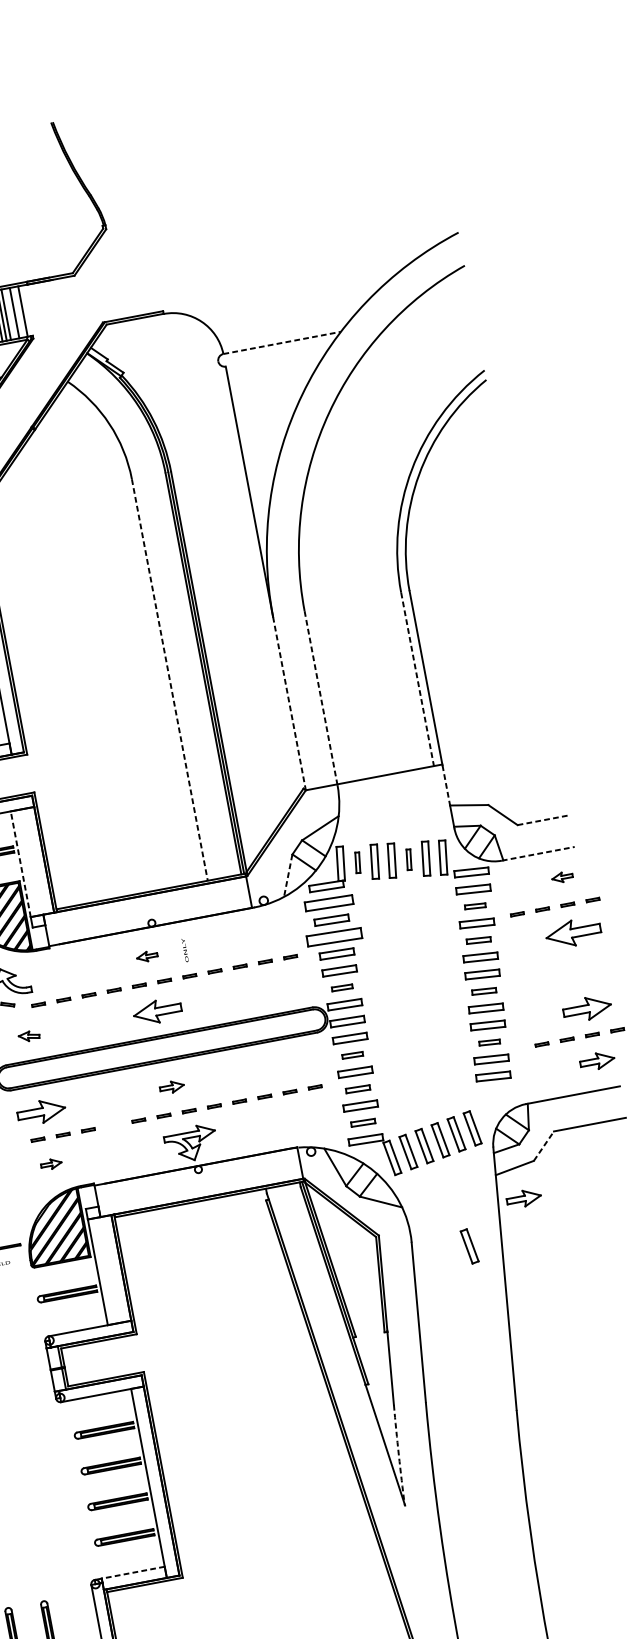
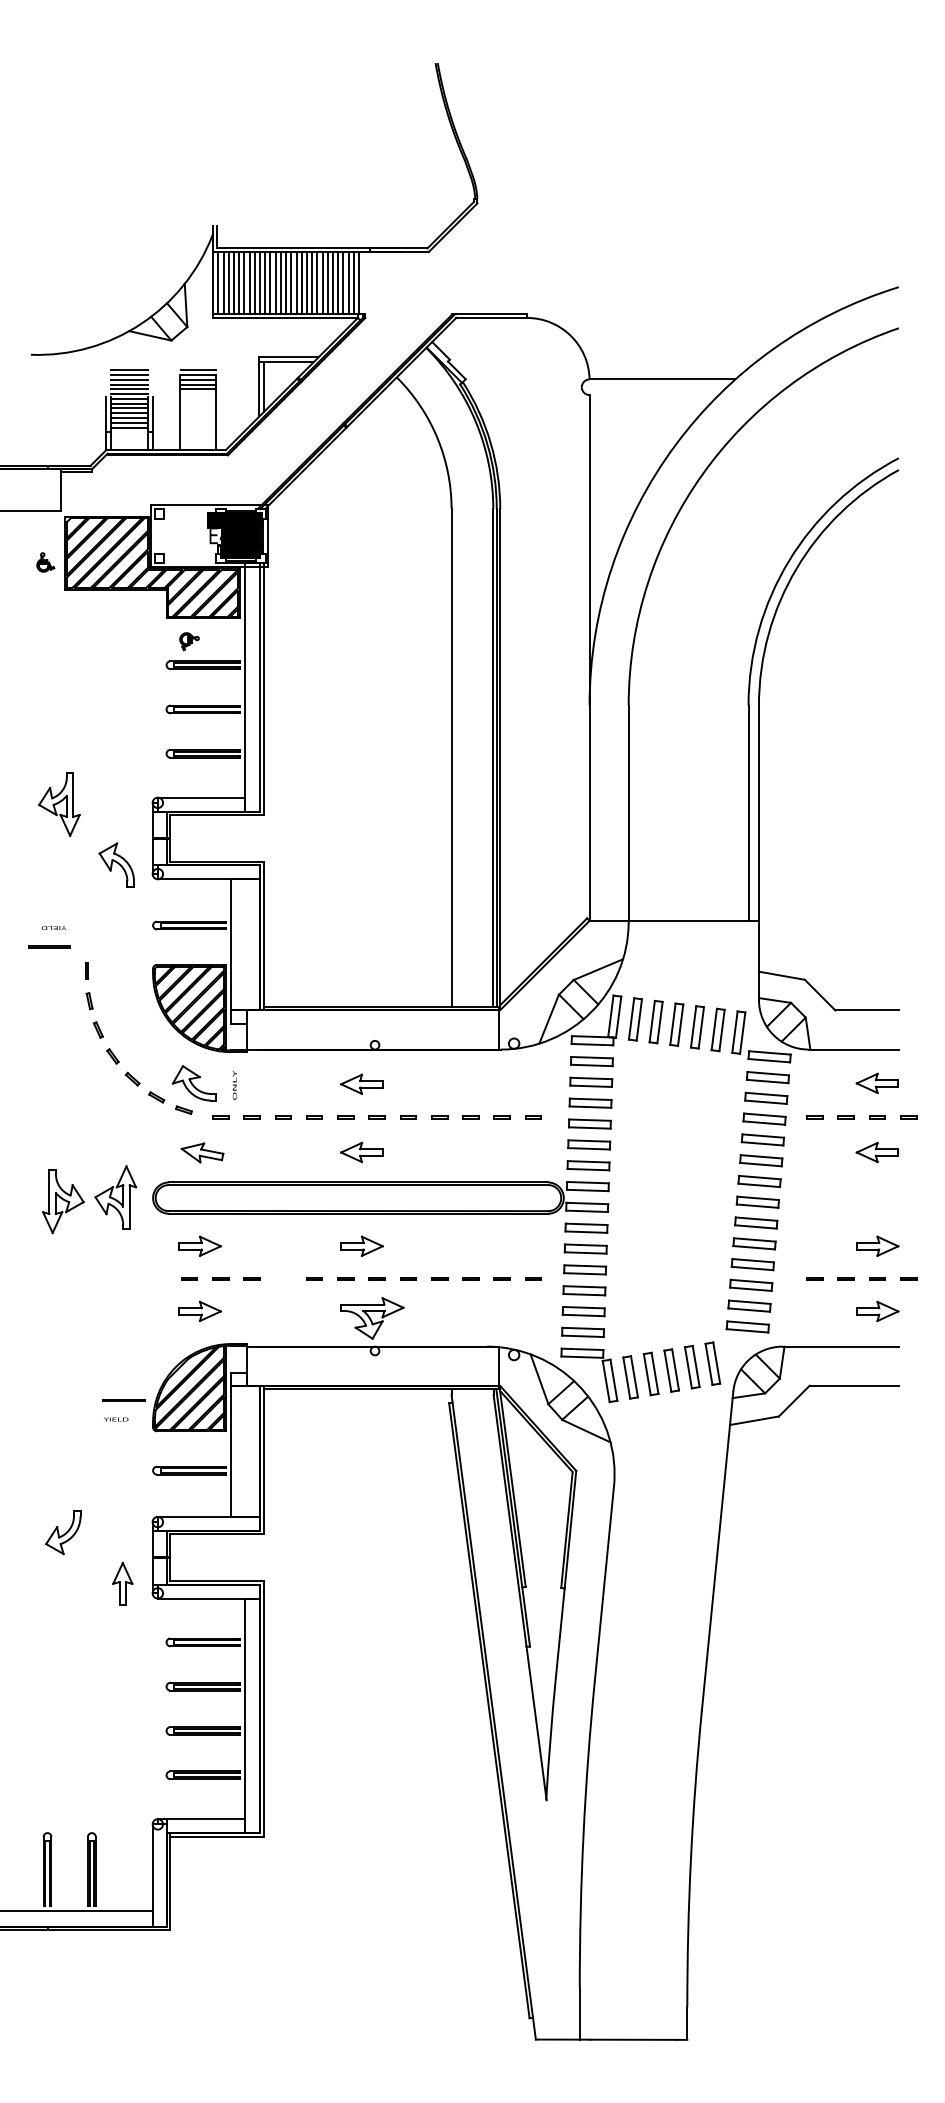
line: (18, 311) -> (353, 282), added
line: (10, 313) -> (343, 282), added
line: (282, 342) -> (662, 379), dashed -> solid
line: (417, 679) -> (748, 813), dashed -> solid
line: (169, 680) -> (451, 758), dashed -> solid
line: (320, 697) -> (628, 813), dashed -> solid
line: (289, 703) -> (589, 813), dashed -> solid
line: (445, 785) -> (758, 946), dashed -> solid
line: (543, 820) -> (867, 1010), dashed -> solid
line: (538, 853) -> (854, 1049), dashed -> solid
part: (409, 859) -> (697, 1027), size x1.67
part: (357, 862) -> (635, 1019), size x1.67
line: (20, 863) -> (231, 944), dashed -> solid
line: (287, 876) -> (548, 1019), dashed -> solid
part: (561, 876) -> (876, 1082), size x1.67
part: (328, 903) -> (591, 1061), size x0.71
part: (475, 905) -> (766, 1097), size x1.67
part: (572, 933) -> (876, 1152), size x0.62
part: (334, 936) -> (590, 1102), size x0.62
part: (478, 940) -> (762, 1139), size x1.43
text: (185, 950) -> (234, 1085), moved
part: (146, 956) -> (361, 1083), size x1.67
part: (342, 987) -> (588, 1165), size x1.67
part: (483, 990) -> (757, 1201), size x1.43
part: (587, 1008) -> (877, 1245), size x0.71
part: (157, 1011) -> (361, 1152), size x0.71
part: (29, 1035) -> (202, 1152), size x1.67
part: (489, 1042) -> (752, 1264), size x1.67
part: (352, 1054) -> (585, 1248), size x1.67
part: (171, 1086) -> (361, 1245), size x1.43
part: (358, 1088) -> (584, 1290), size x1.43
part: (494, 1093) -> (747, 1326), added
part: (40, 1111) -> (199, 1245), size x0.71
part: (362, 1122) -> (582, 1331), size x1.43
line: (544, 1146) -> (794, 1401), dashed -> solid
part: (50, 1163) -> (199, 1310), size x1.67
part: (523, 1198) -> (758, 1459), removed
part: (469, 1246) -> (682, 1504), removed
part: (30, 1395) -> (122, 1583), added
arc: (398, 1455) -> (550, 1738), dashed -> solid
line: (133, 1572) -> (205, 1819), dashed -> solid

